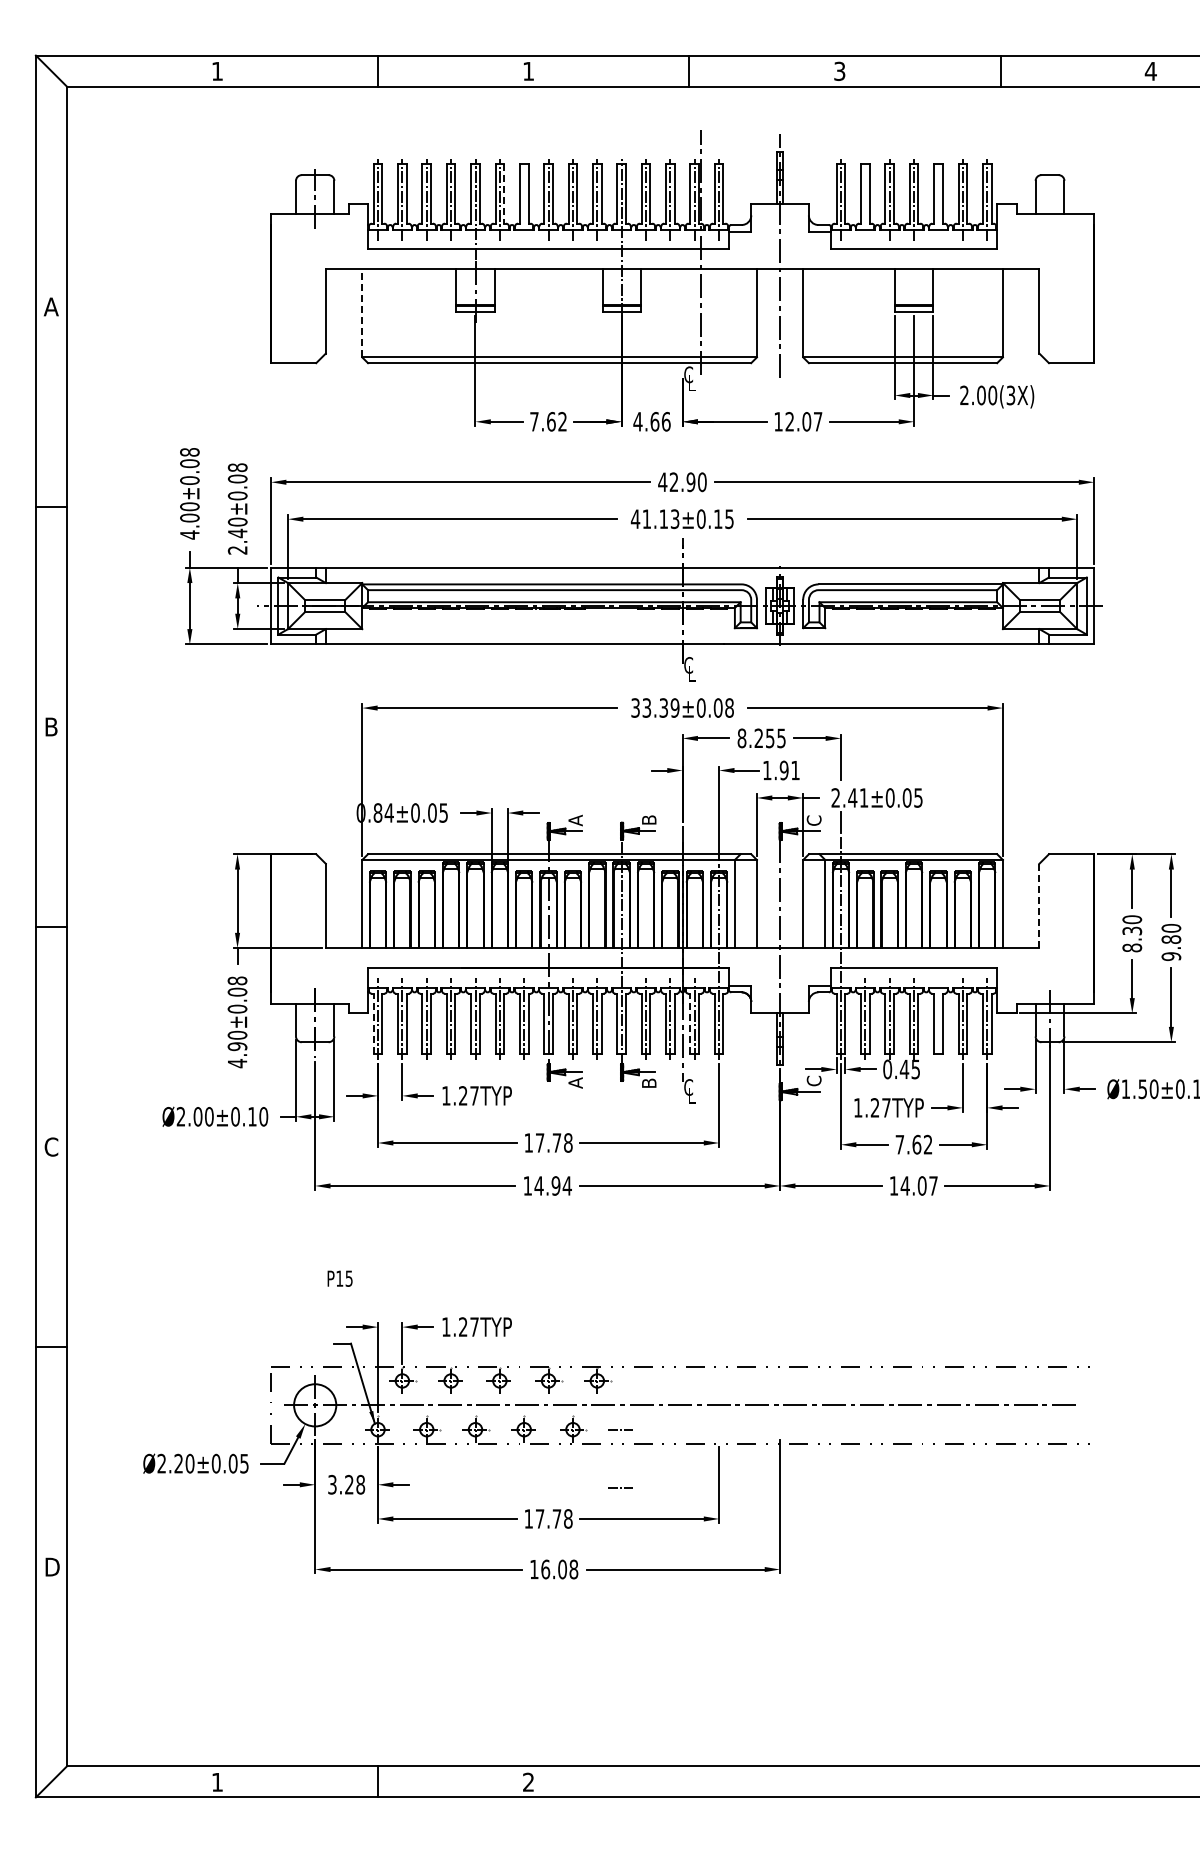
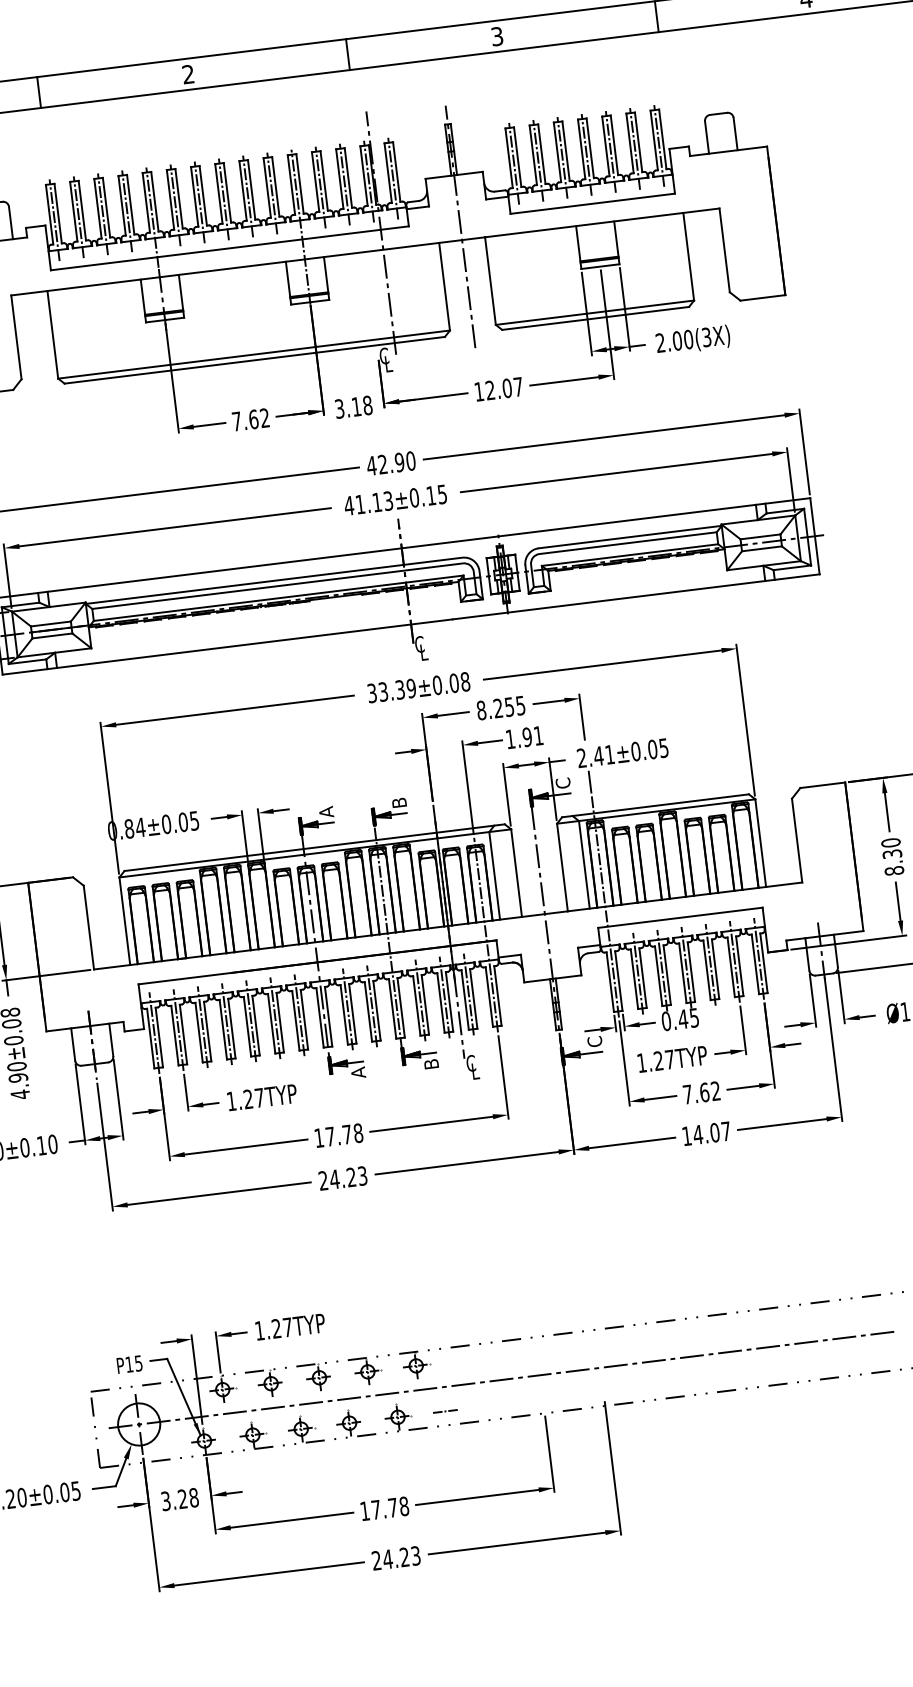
text: (528, 70) -> (188, 73), 1 -> 2
line: (504, 194) -> (179, 199), dashed -> solid
line: (524, 199) -> (199, 202), added
line: (865, 199) -> (538, 160), added
line: (938, 199) -> (610, 151), added
line: (362, 312) -> (52, 334), dashed -> solid
text: (651, 421) -> (353, 406), 4.66 -> 3.18
line: (1039, 906) -> (797, 841), dashed -> solid
line: (938, 1018) -> (710, 964), added
line: (373, 1023) -> (150, 1038), dashed -> solid
line: (690, 1023) -> (465, 999), dashed -> solid
text: (547, 1185) -> (342, 1177), 14.94 -> 24.23
text: (339, 1278) -> (129, 1364), moved
line: (620, 1487) -> (452, 1468), removed
text: (554, 1569) -> (396, 1558), 16.08 -> 24.23

